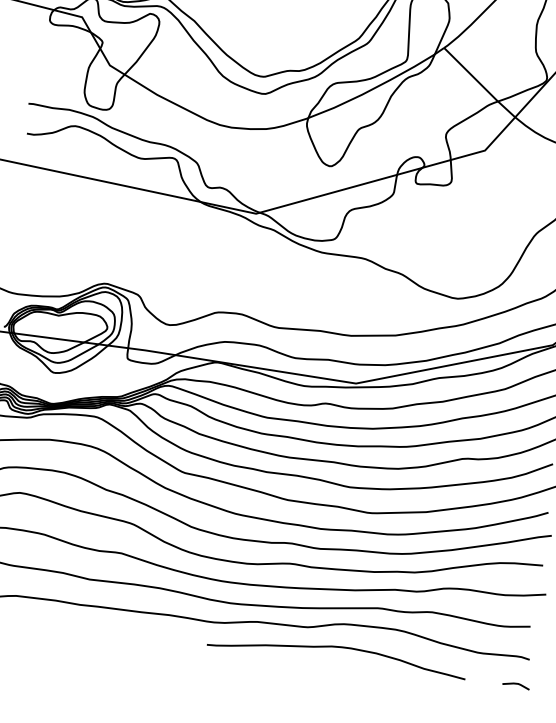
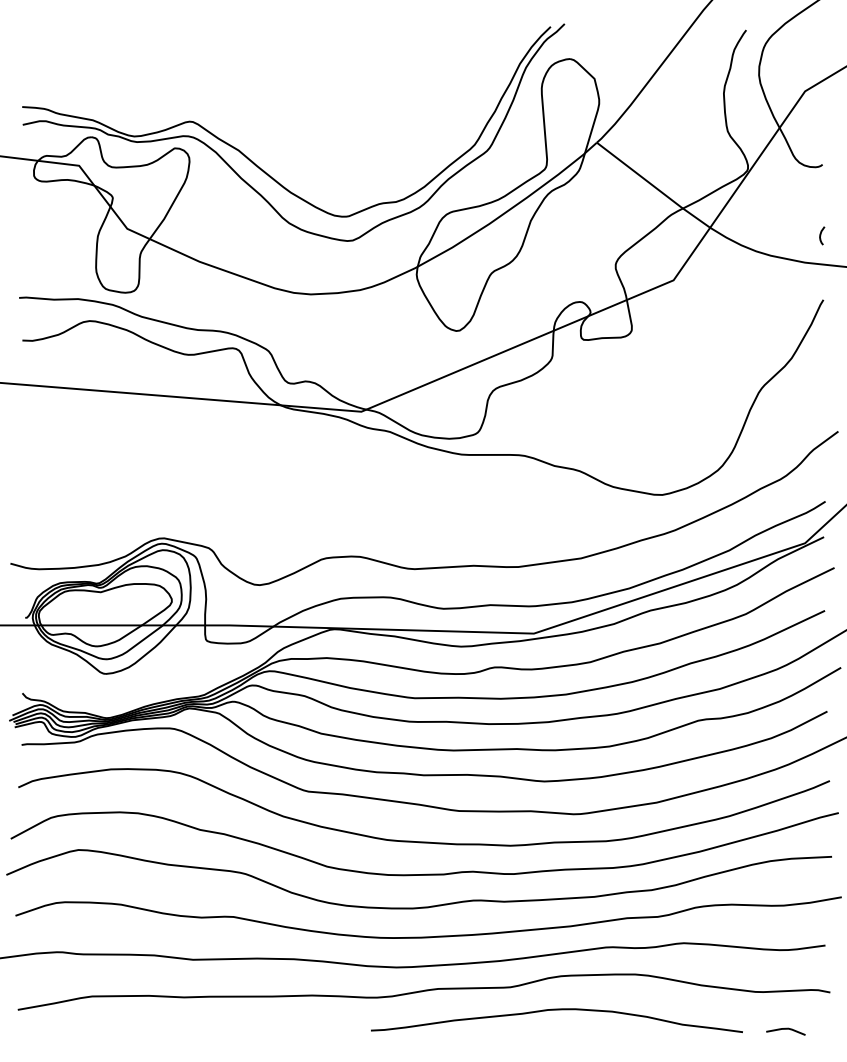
line: (516, 684) -> (785, 1029), moved

